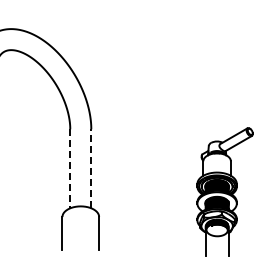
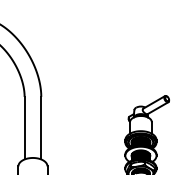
line: (91, 168) -> (41, 127), dashed -> solid
line: (70, 169) -> (24, 128), dashed -> solid

